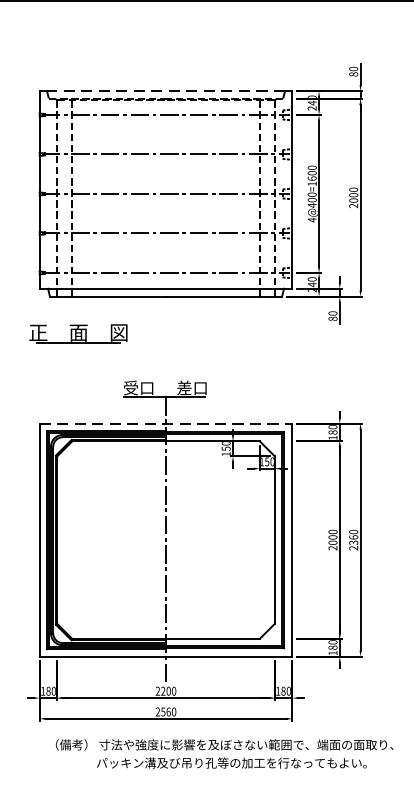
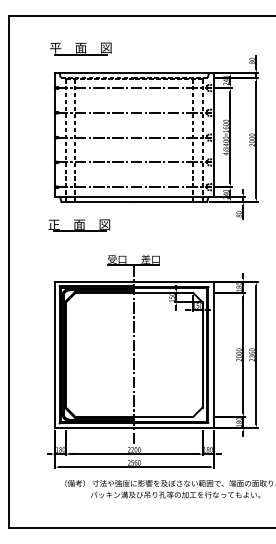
part: (80, 52) -> (80, 48), added
line: (166, 91) -> (134, 73), dashed -> solid
line: (166, 423) -> (134, 281), dashed -> solid

